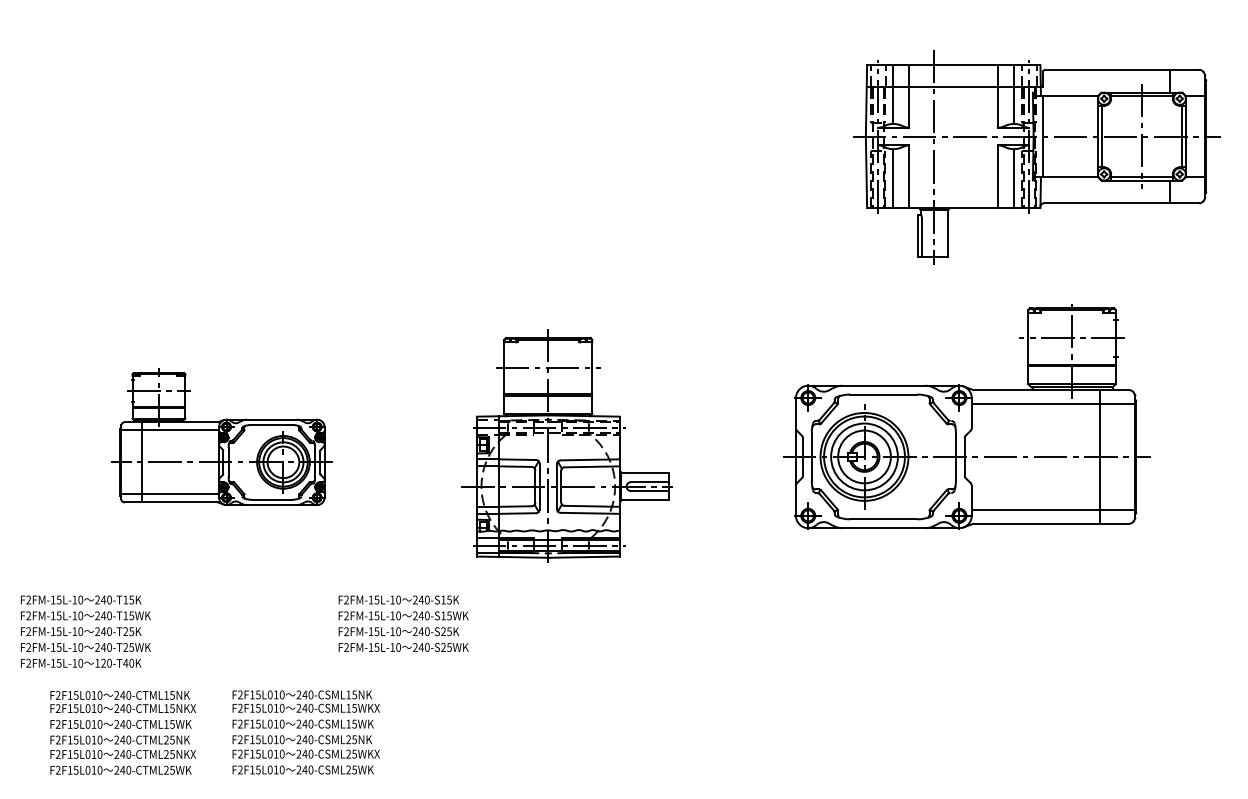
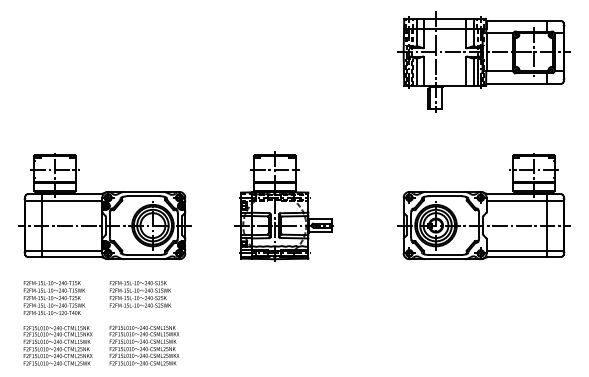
part: (1035, 155) -> (483, 61), moved
part: (965, 416) -> (483, 206), moved
part: (221, 437) -> (104, 206), size x1.67
part: (566, 446) -> (283, 206), moved
text: (401, 624) -> (139, 294), moved
text: (83, 630) -> (53, 297), moved

